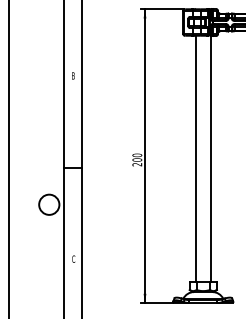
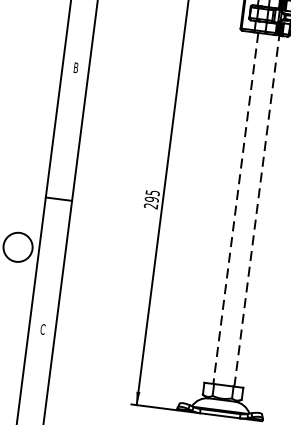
text: (137, 157) -> (152, 195), 200 -> 295
line: (210, 157) -> (256, 209), solid -> dashed
line: (195, 158) -> (235, 208), solid -> dashed

